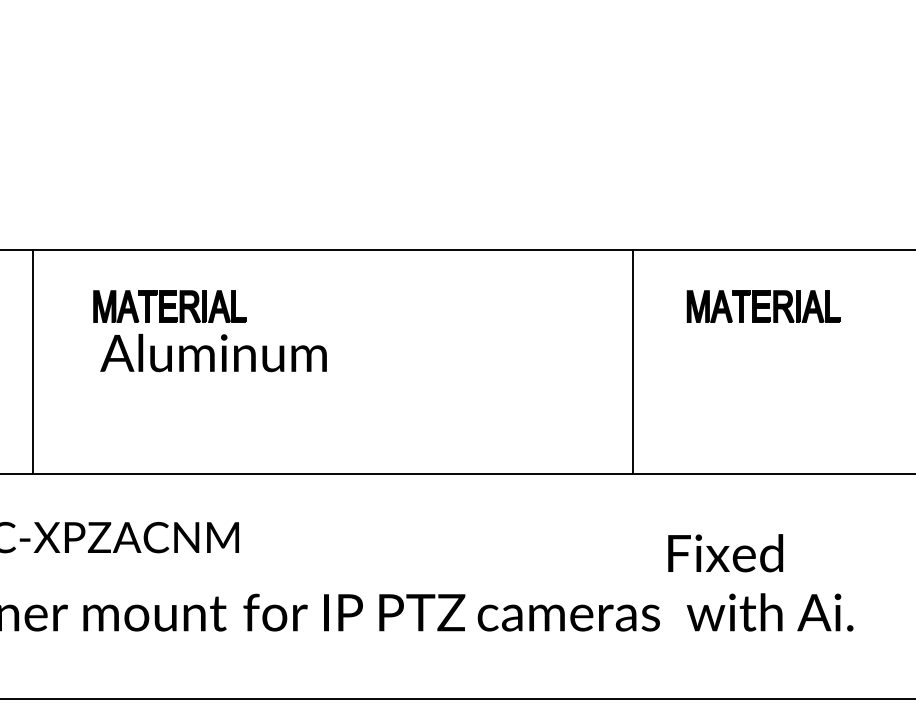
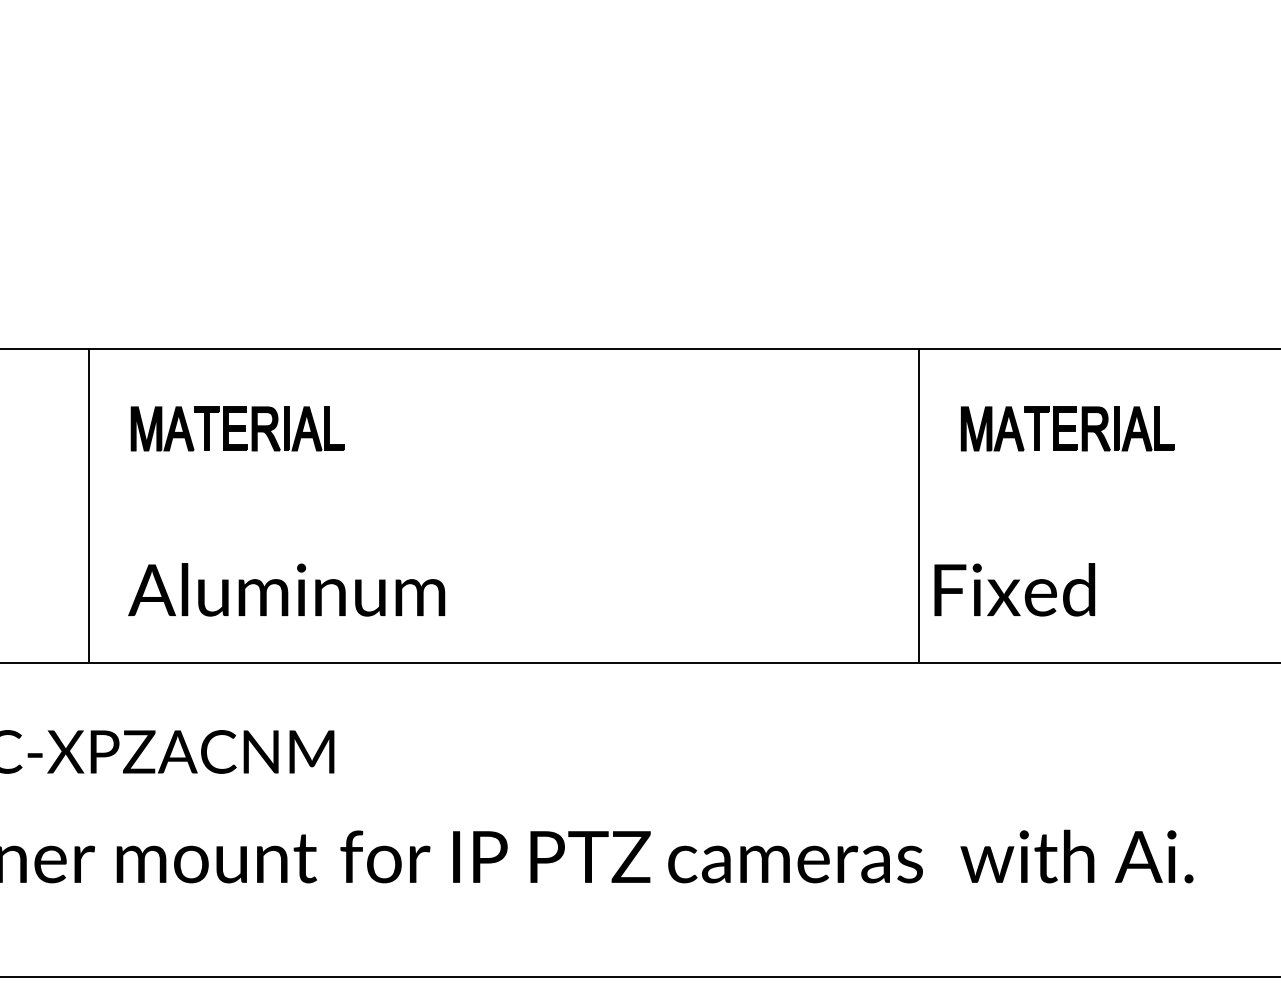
text: (213, 352) -> (286, 589), moved
line: (33, 362) -> (88, 506), moved
line: (632, 362) -> (918, 506), moved
text: (725, 553) -> (1014, 589), moved

